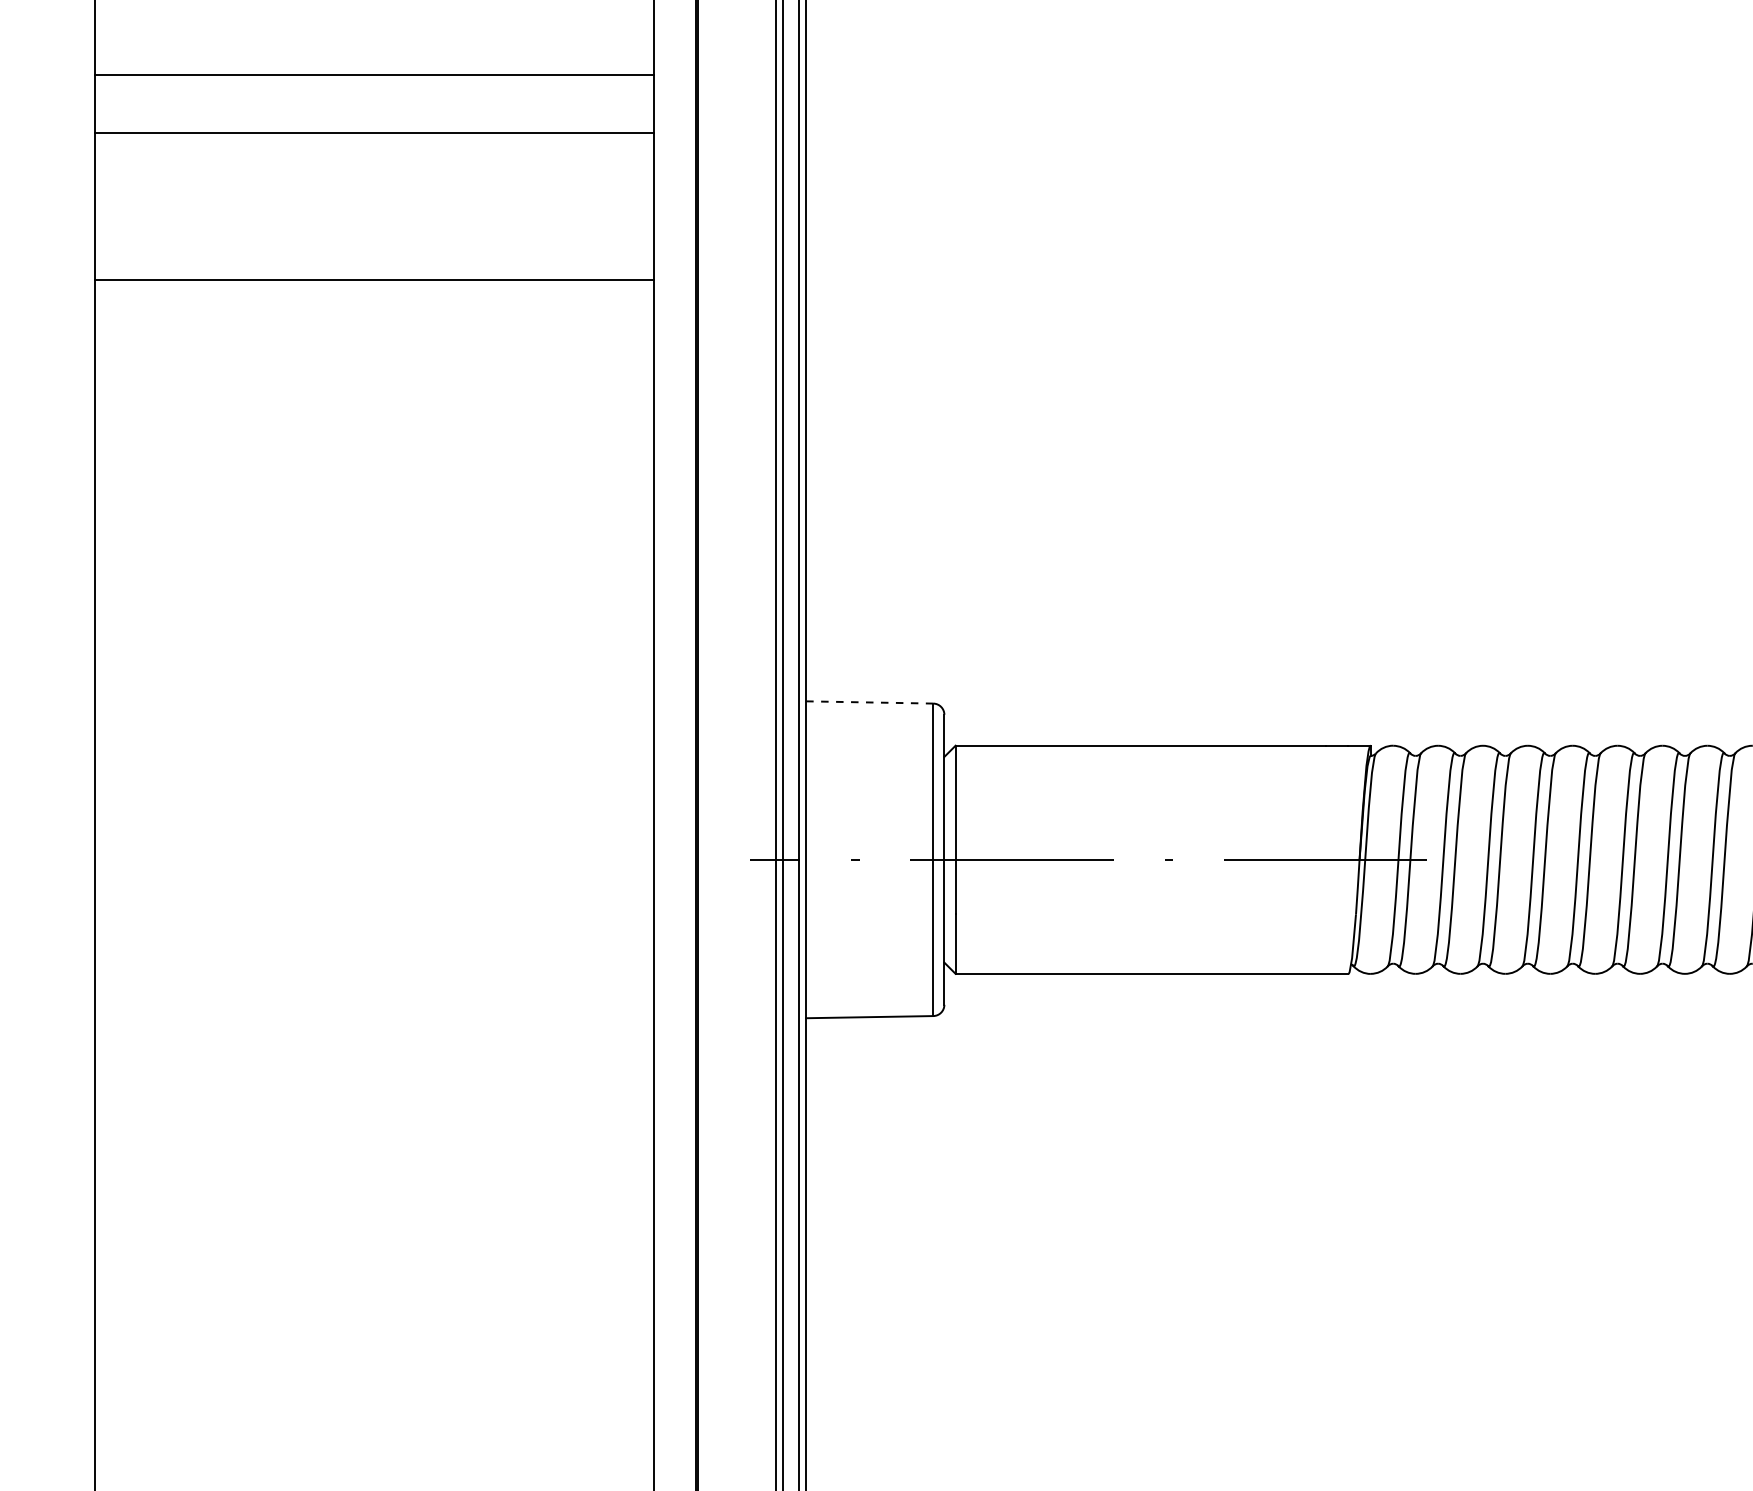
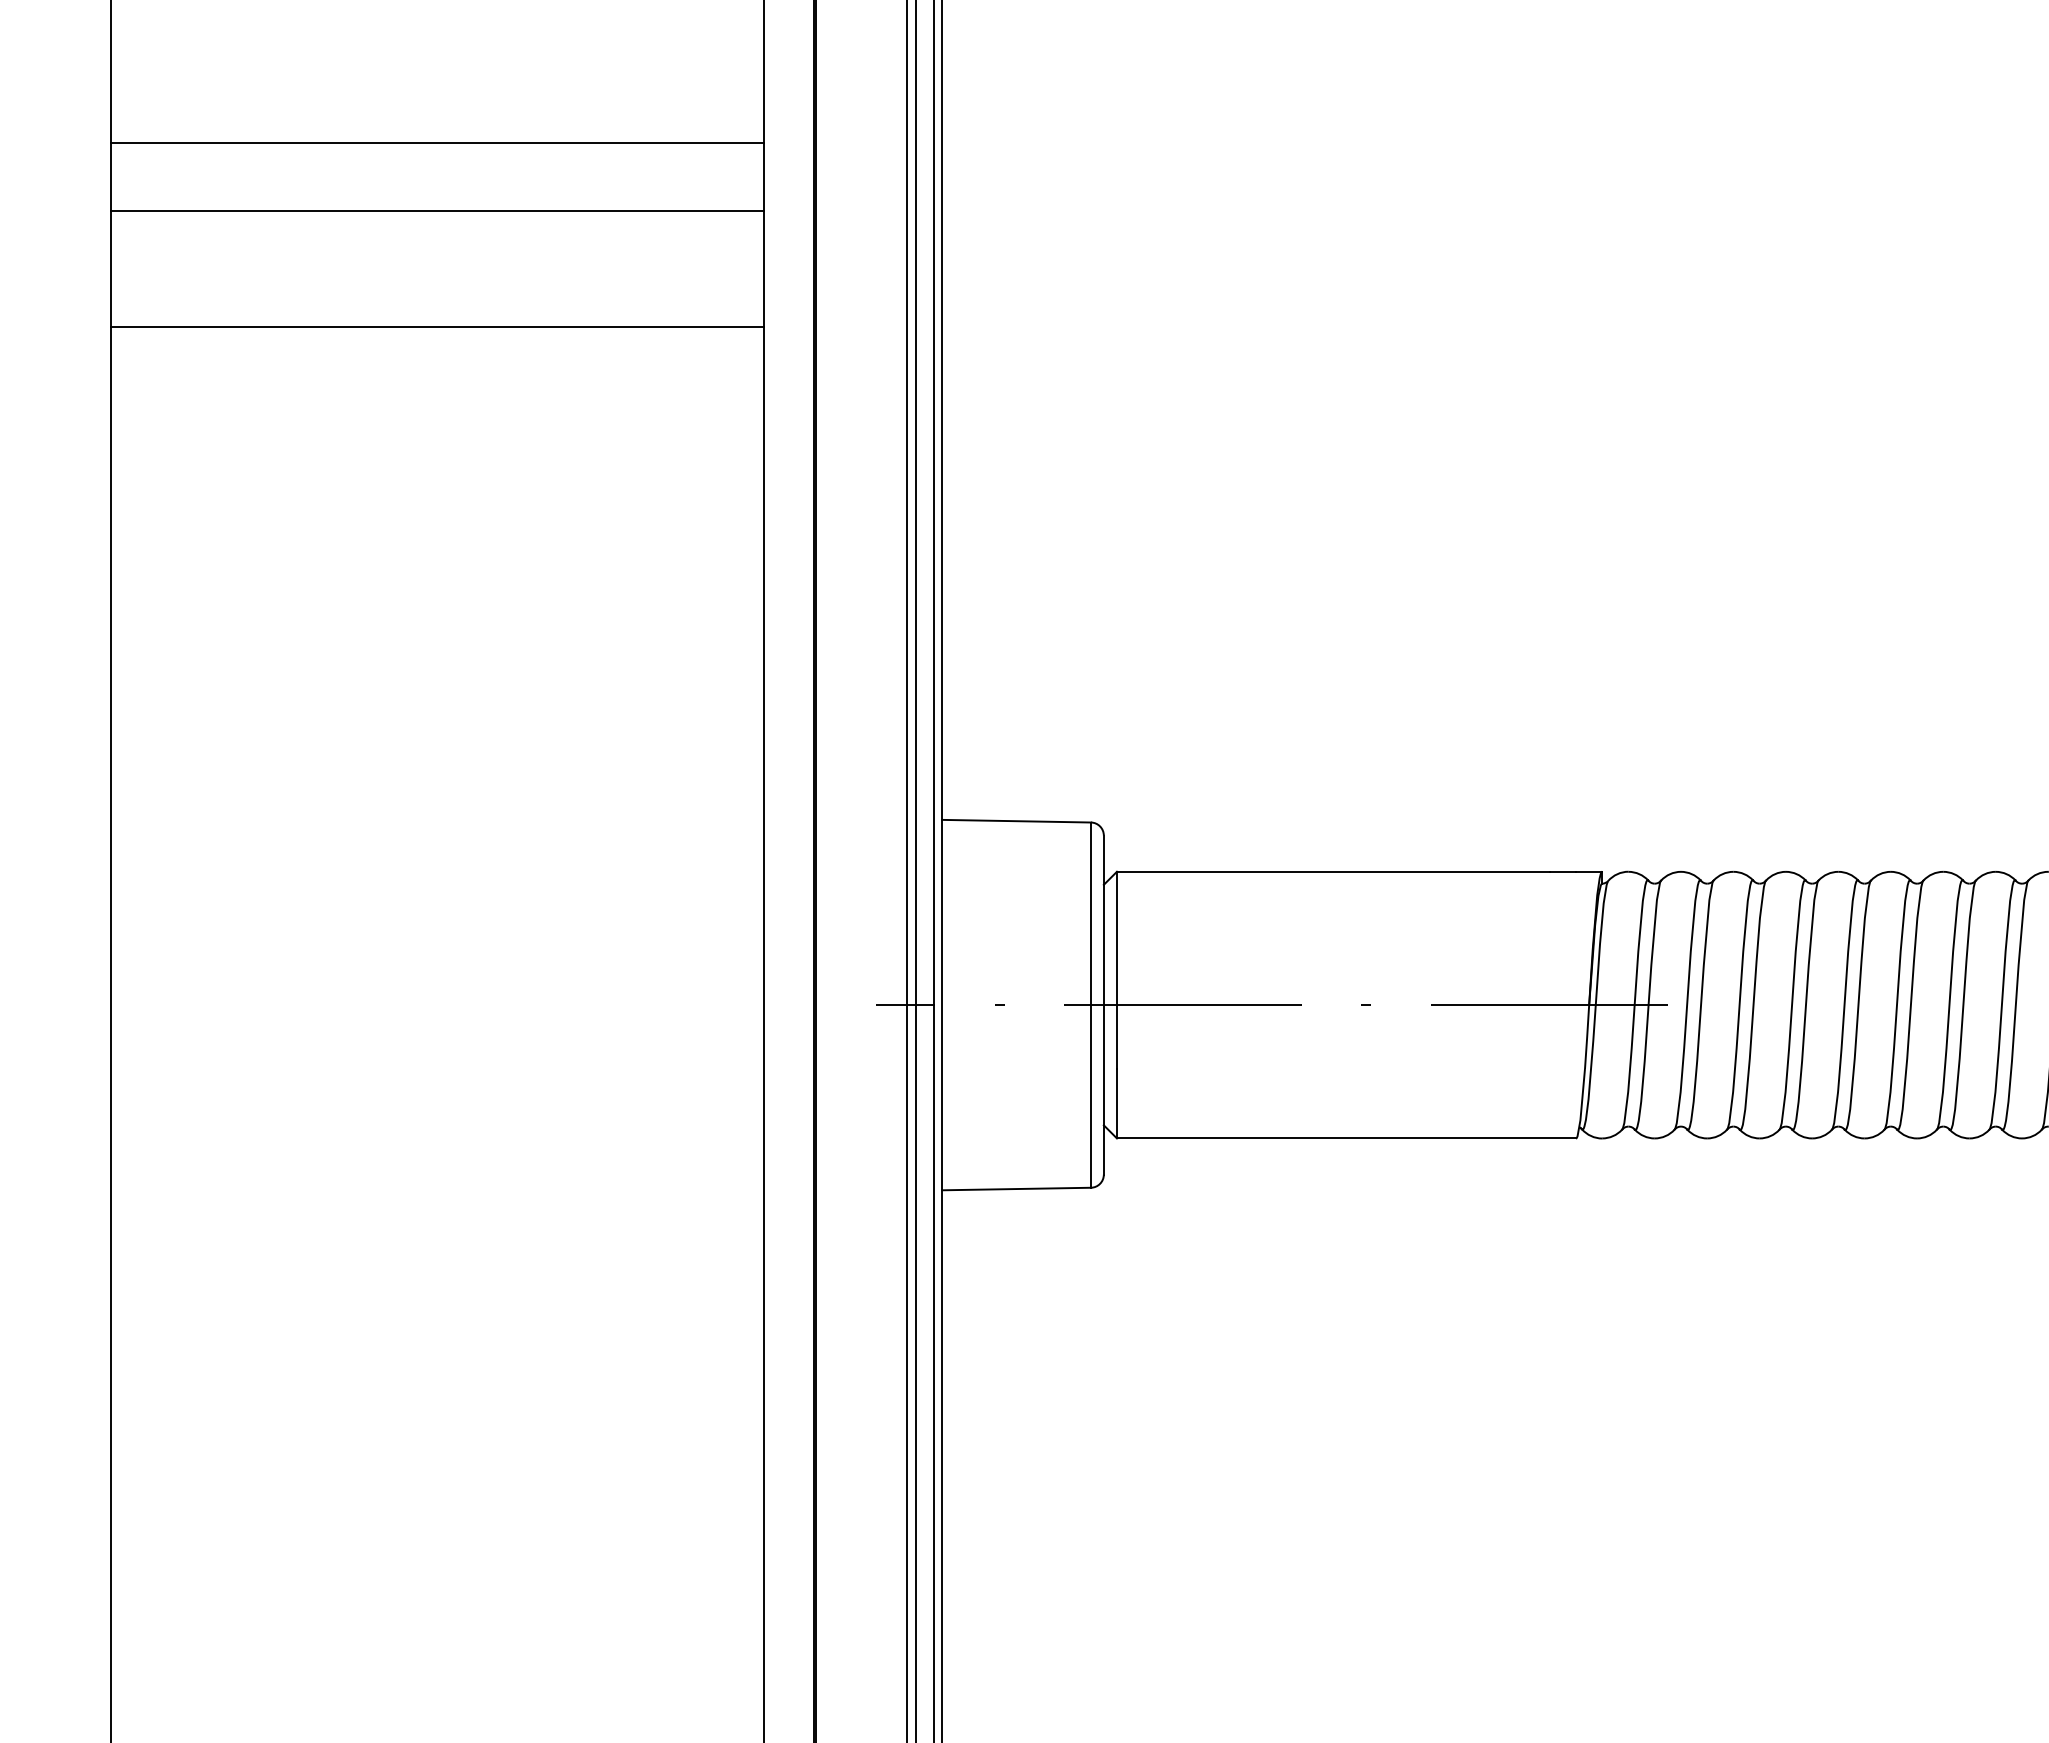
line: (374, 74) -> (437, 142), moved
line: (374, 132) -> (437, 210), moved
line: (869, 702) -> (1016, 821), dashed -> solid

